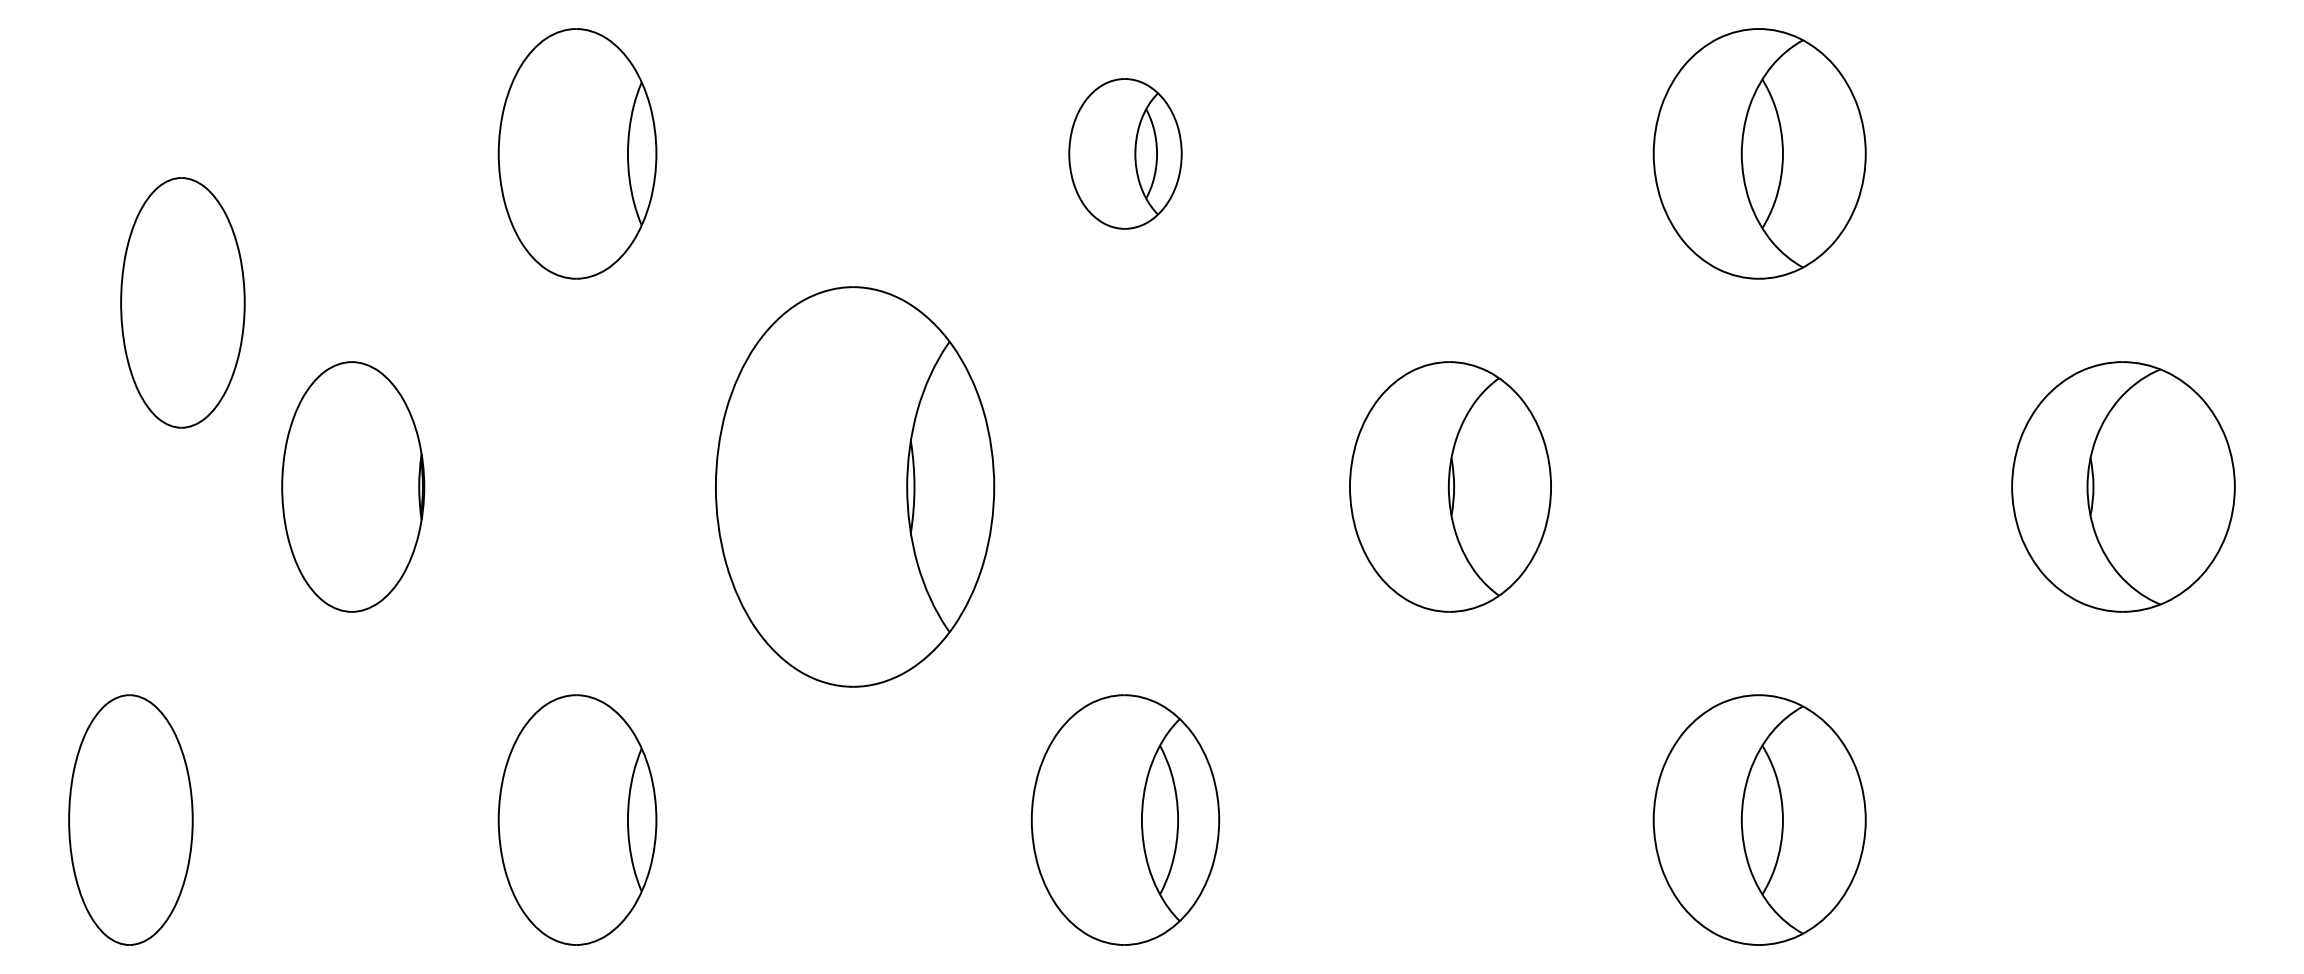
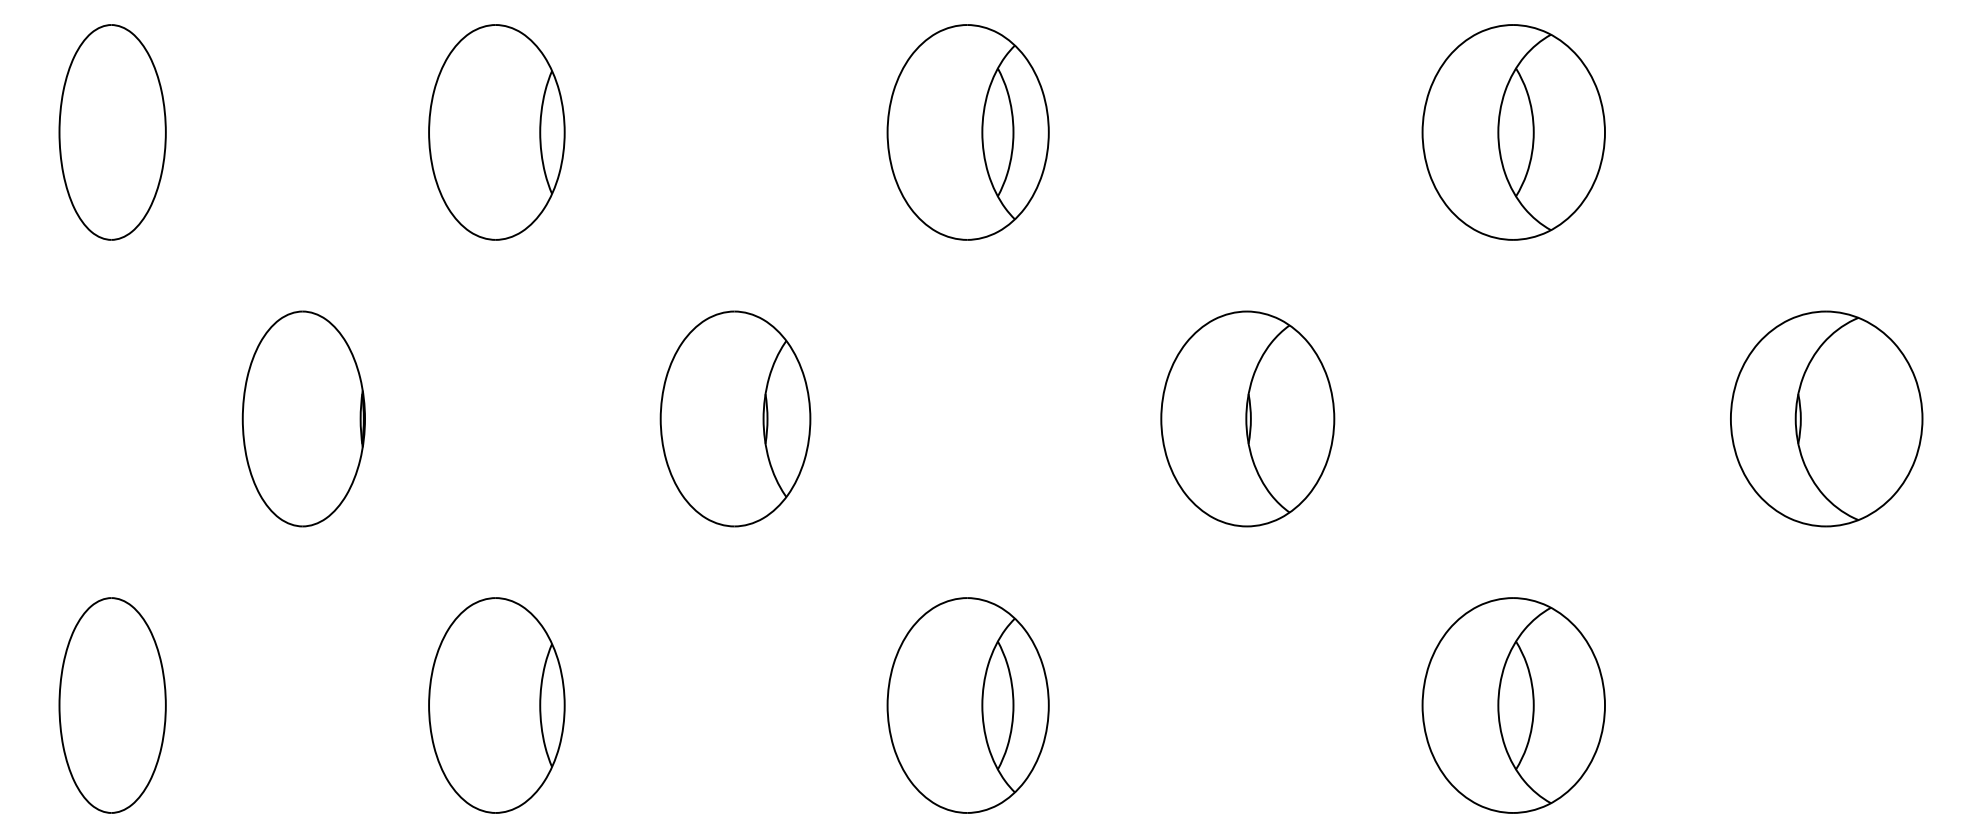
part: (1125, 153) -> (968, 132), size x1.67
part: (182, 302) -> (112, 132), moved
part: (854, 486) -> (735, 418), size x0.62

